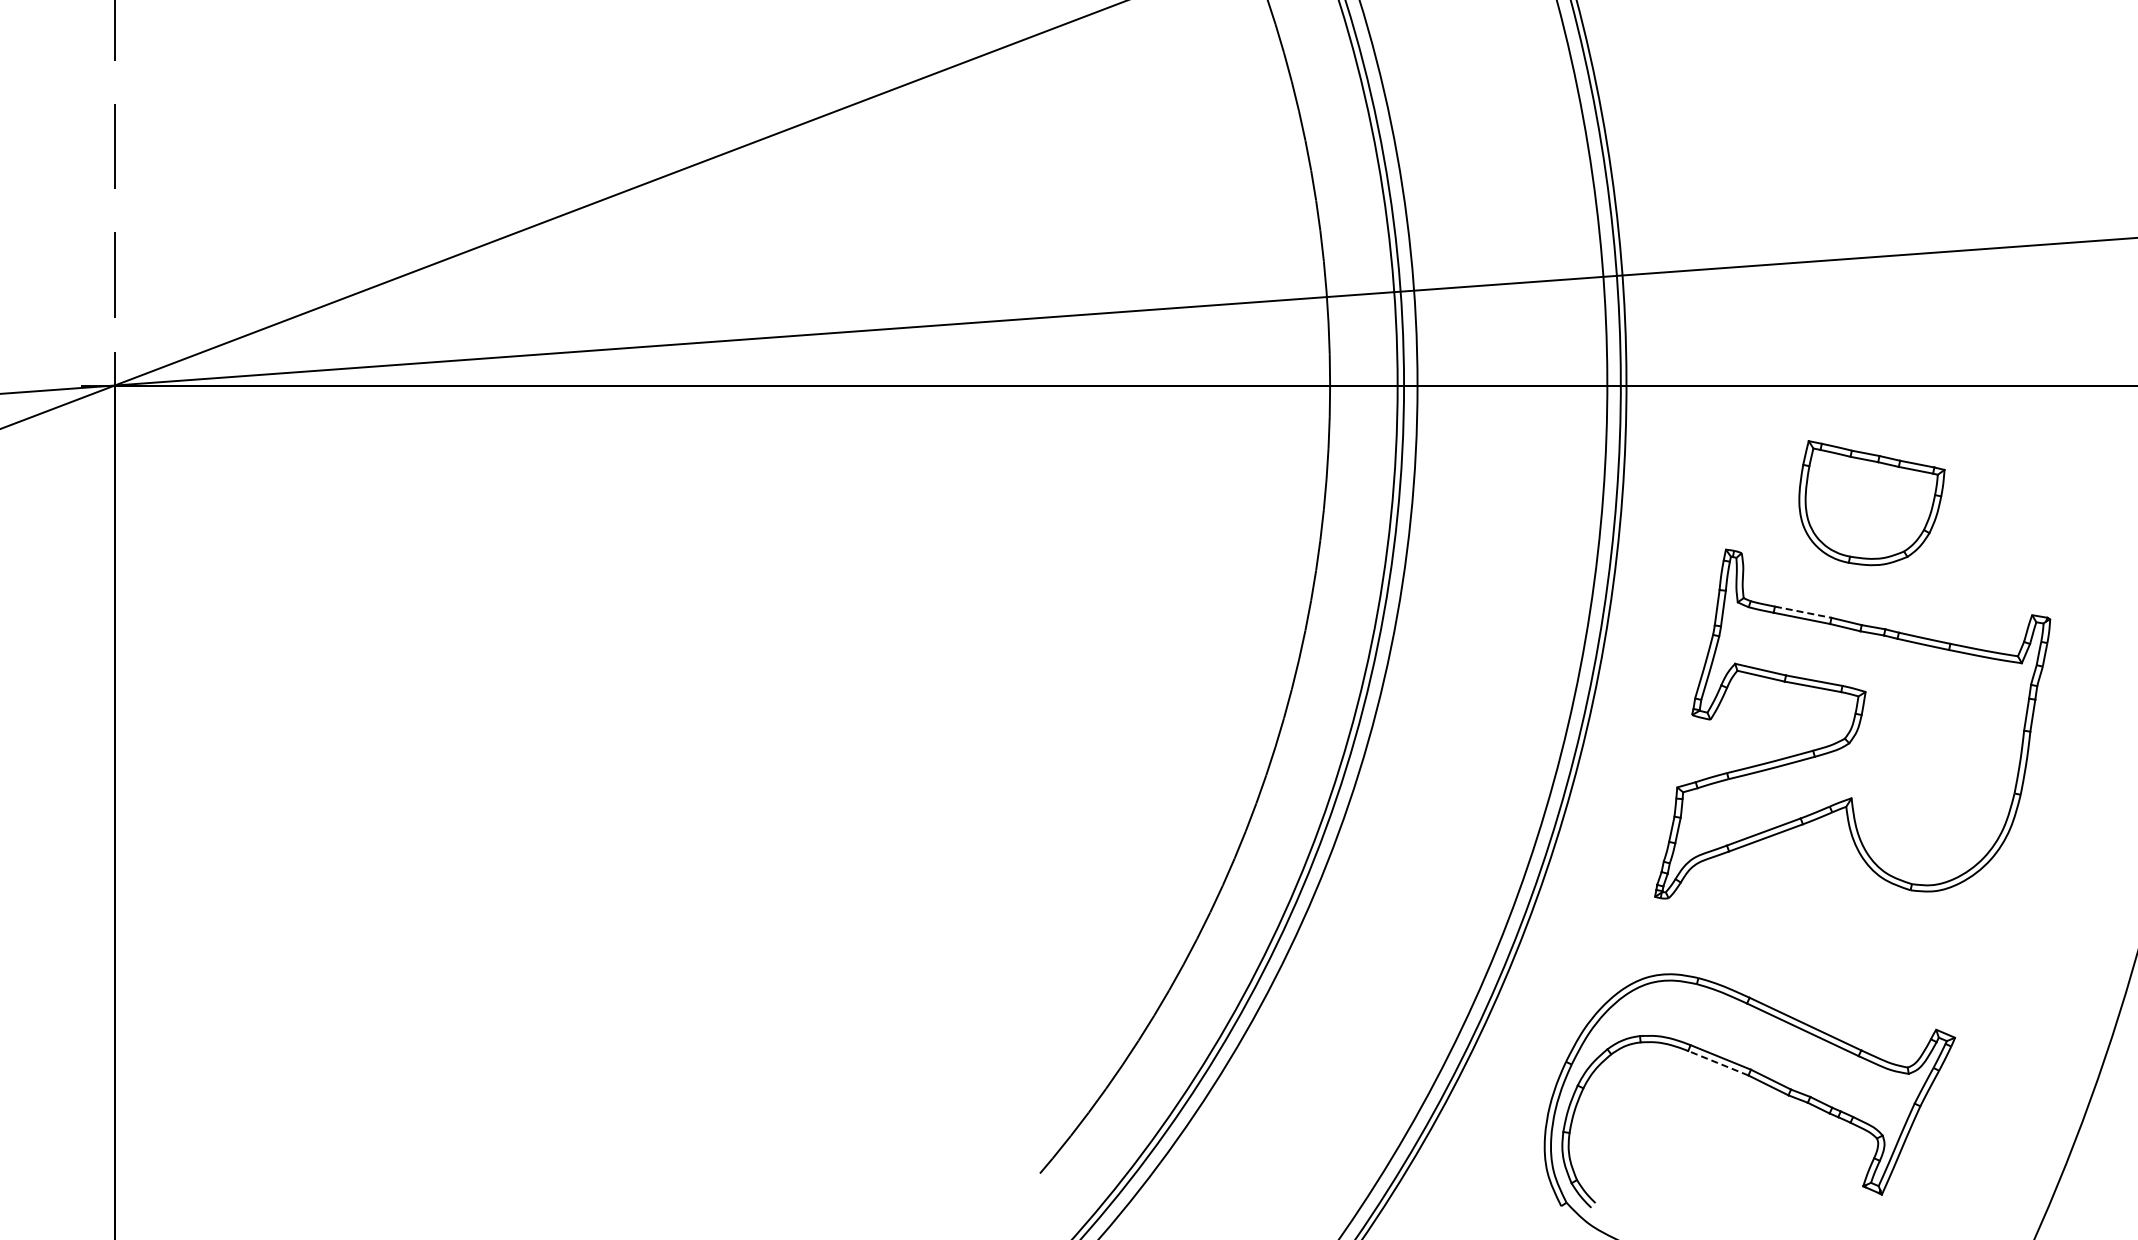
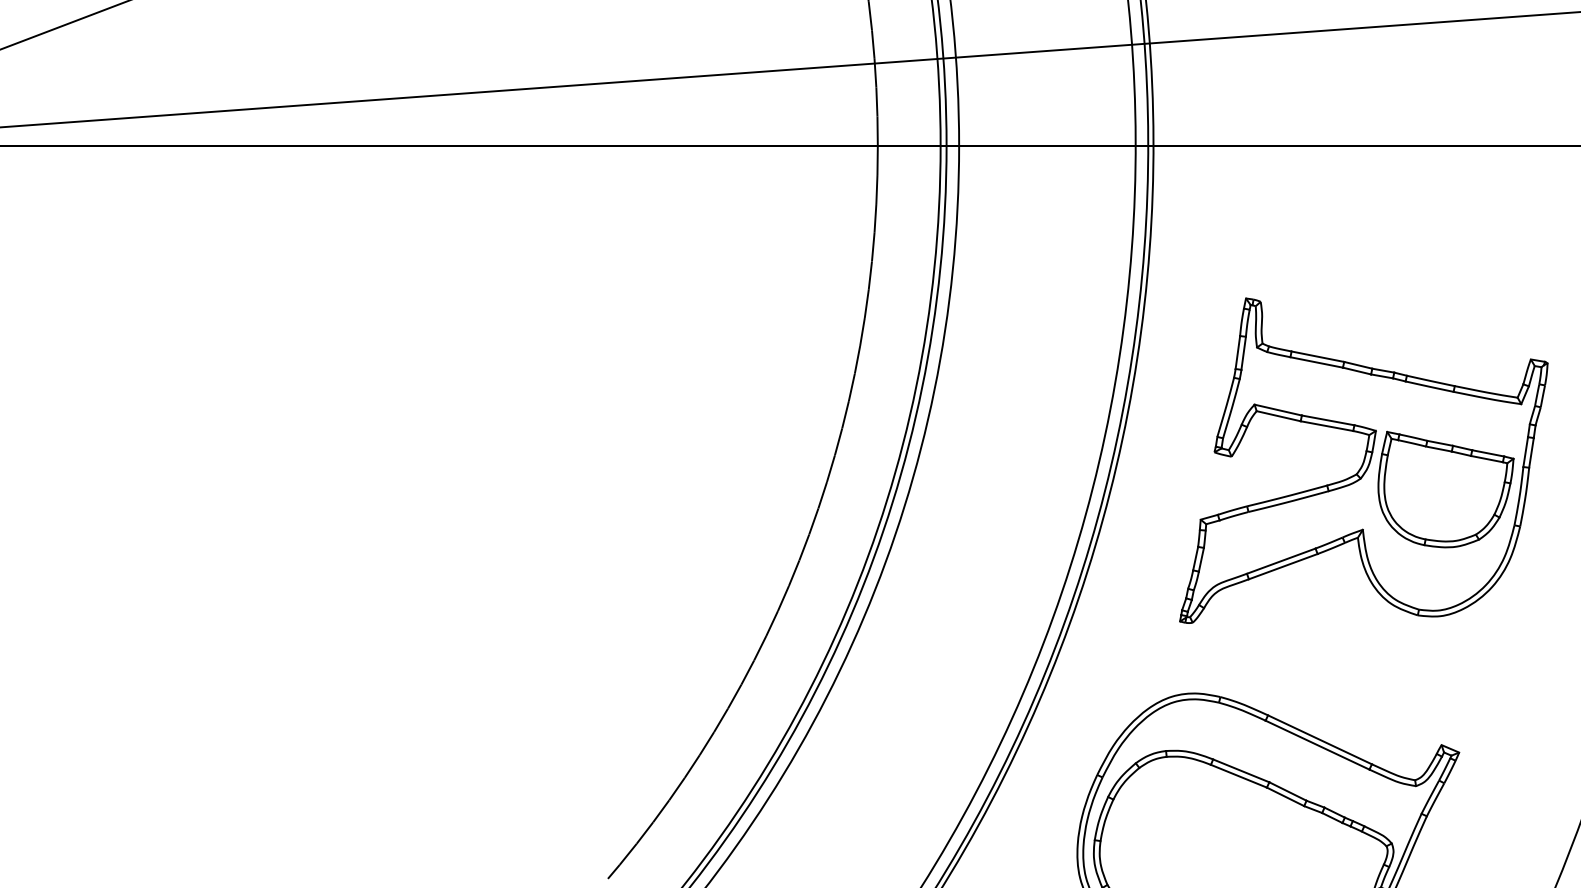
part: (1871, 503) -> (1445, 489), moved
line: (1803, 612) -> (1318, 356), dashed -> solid
line: (1717, 1063) -> (1238, 776), dashed -> solid

